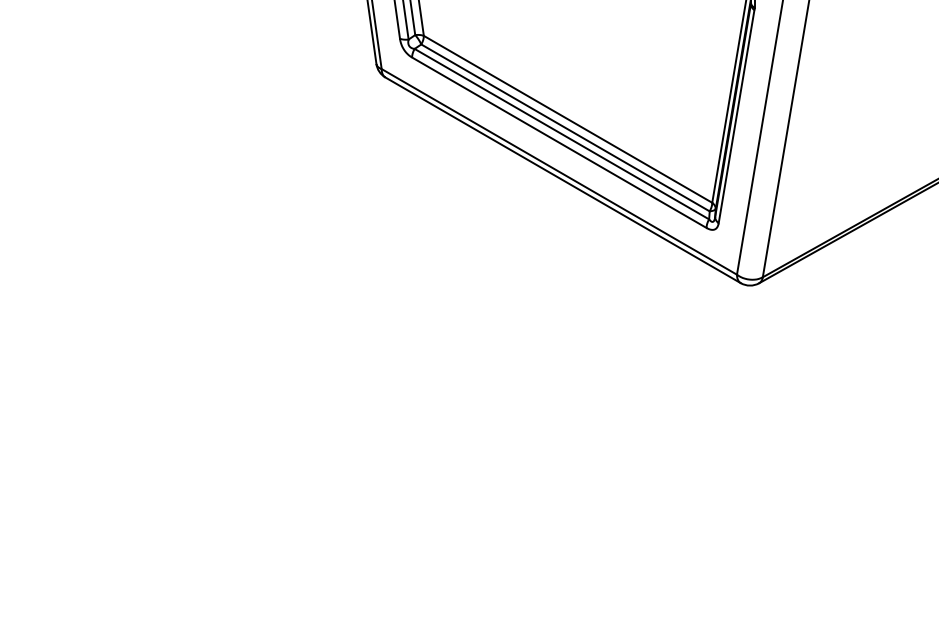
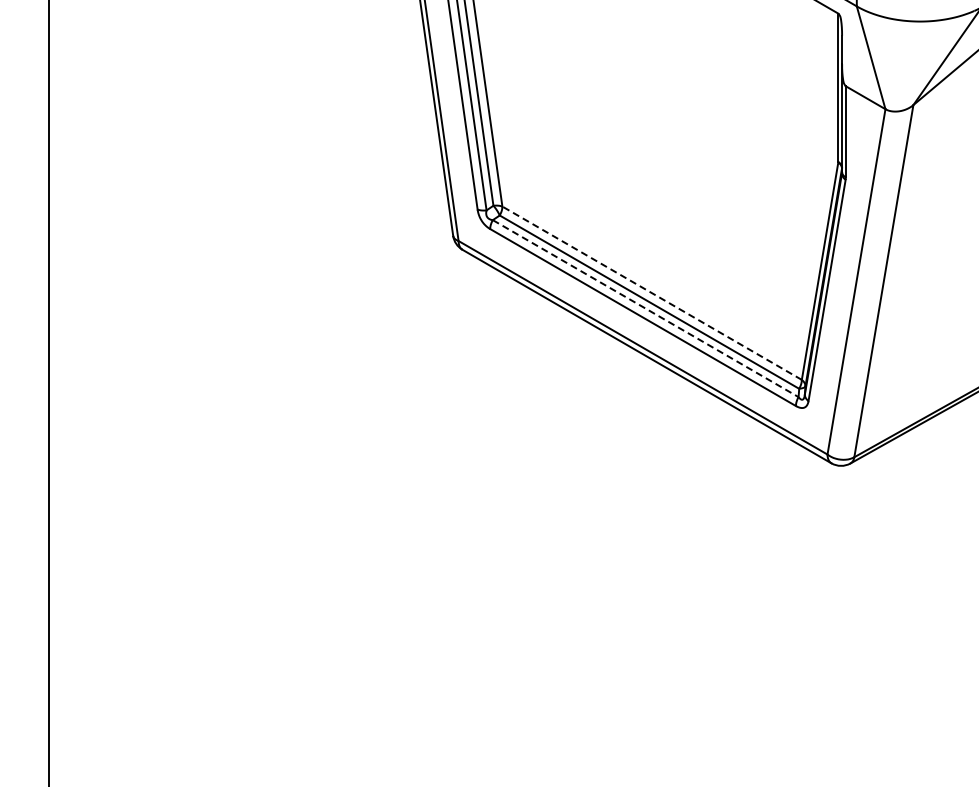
line: (568, 119) -> (652, 293), solid -> dashed
line: (561, 134) -> (645, 308), solid -> dashed

